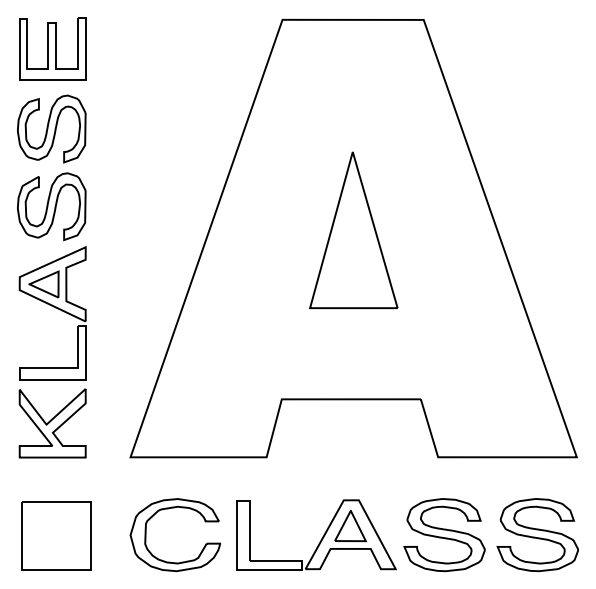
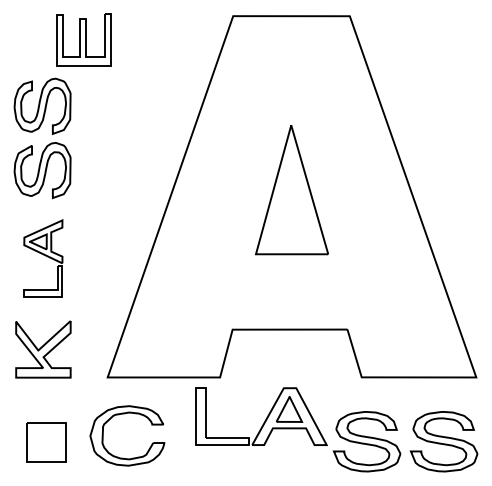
part: (52, 48) -> (83, 39), moved
part: (52, 313) -> (43, 258), size x0.7
part: (56, 535) -> (46, 442), size x0.7
part: (322, 536) -> (266, 418), moved
part: (170, 561) -> (123, 457), moved

